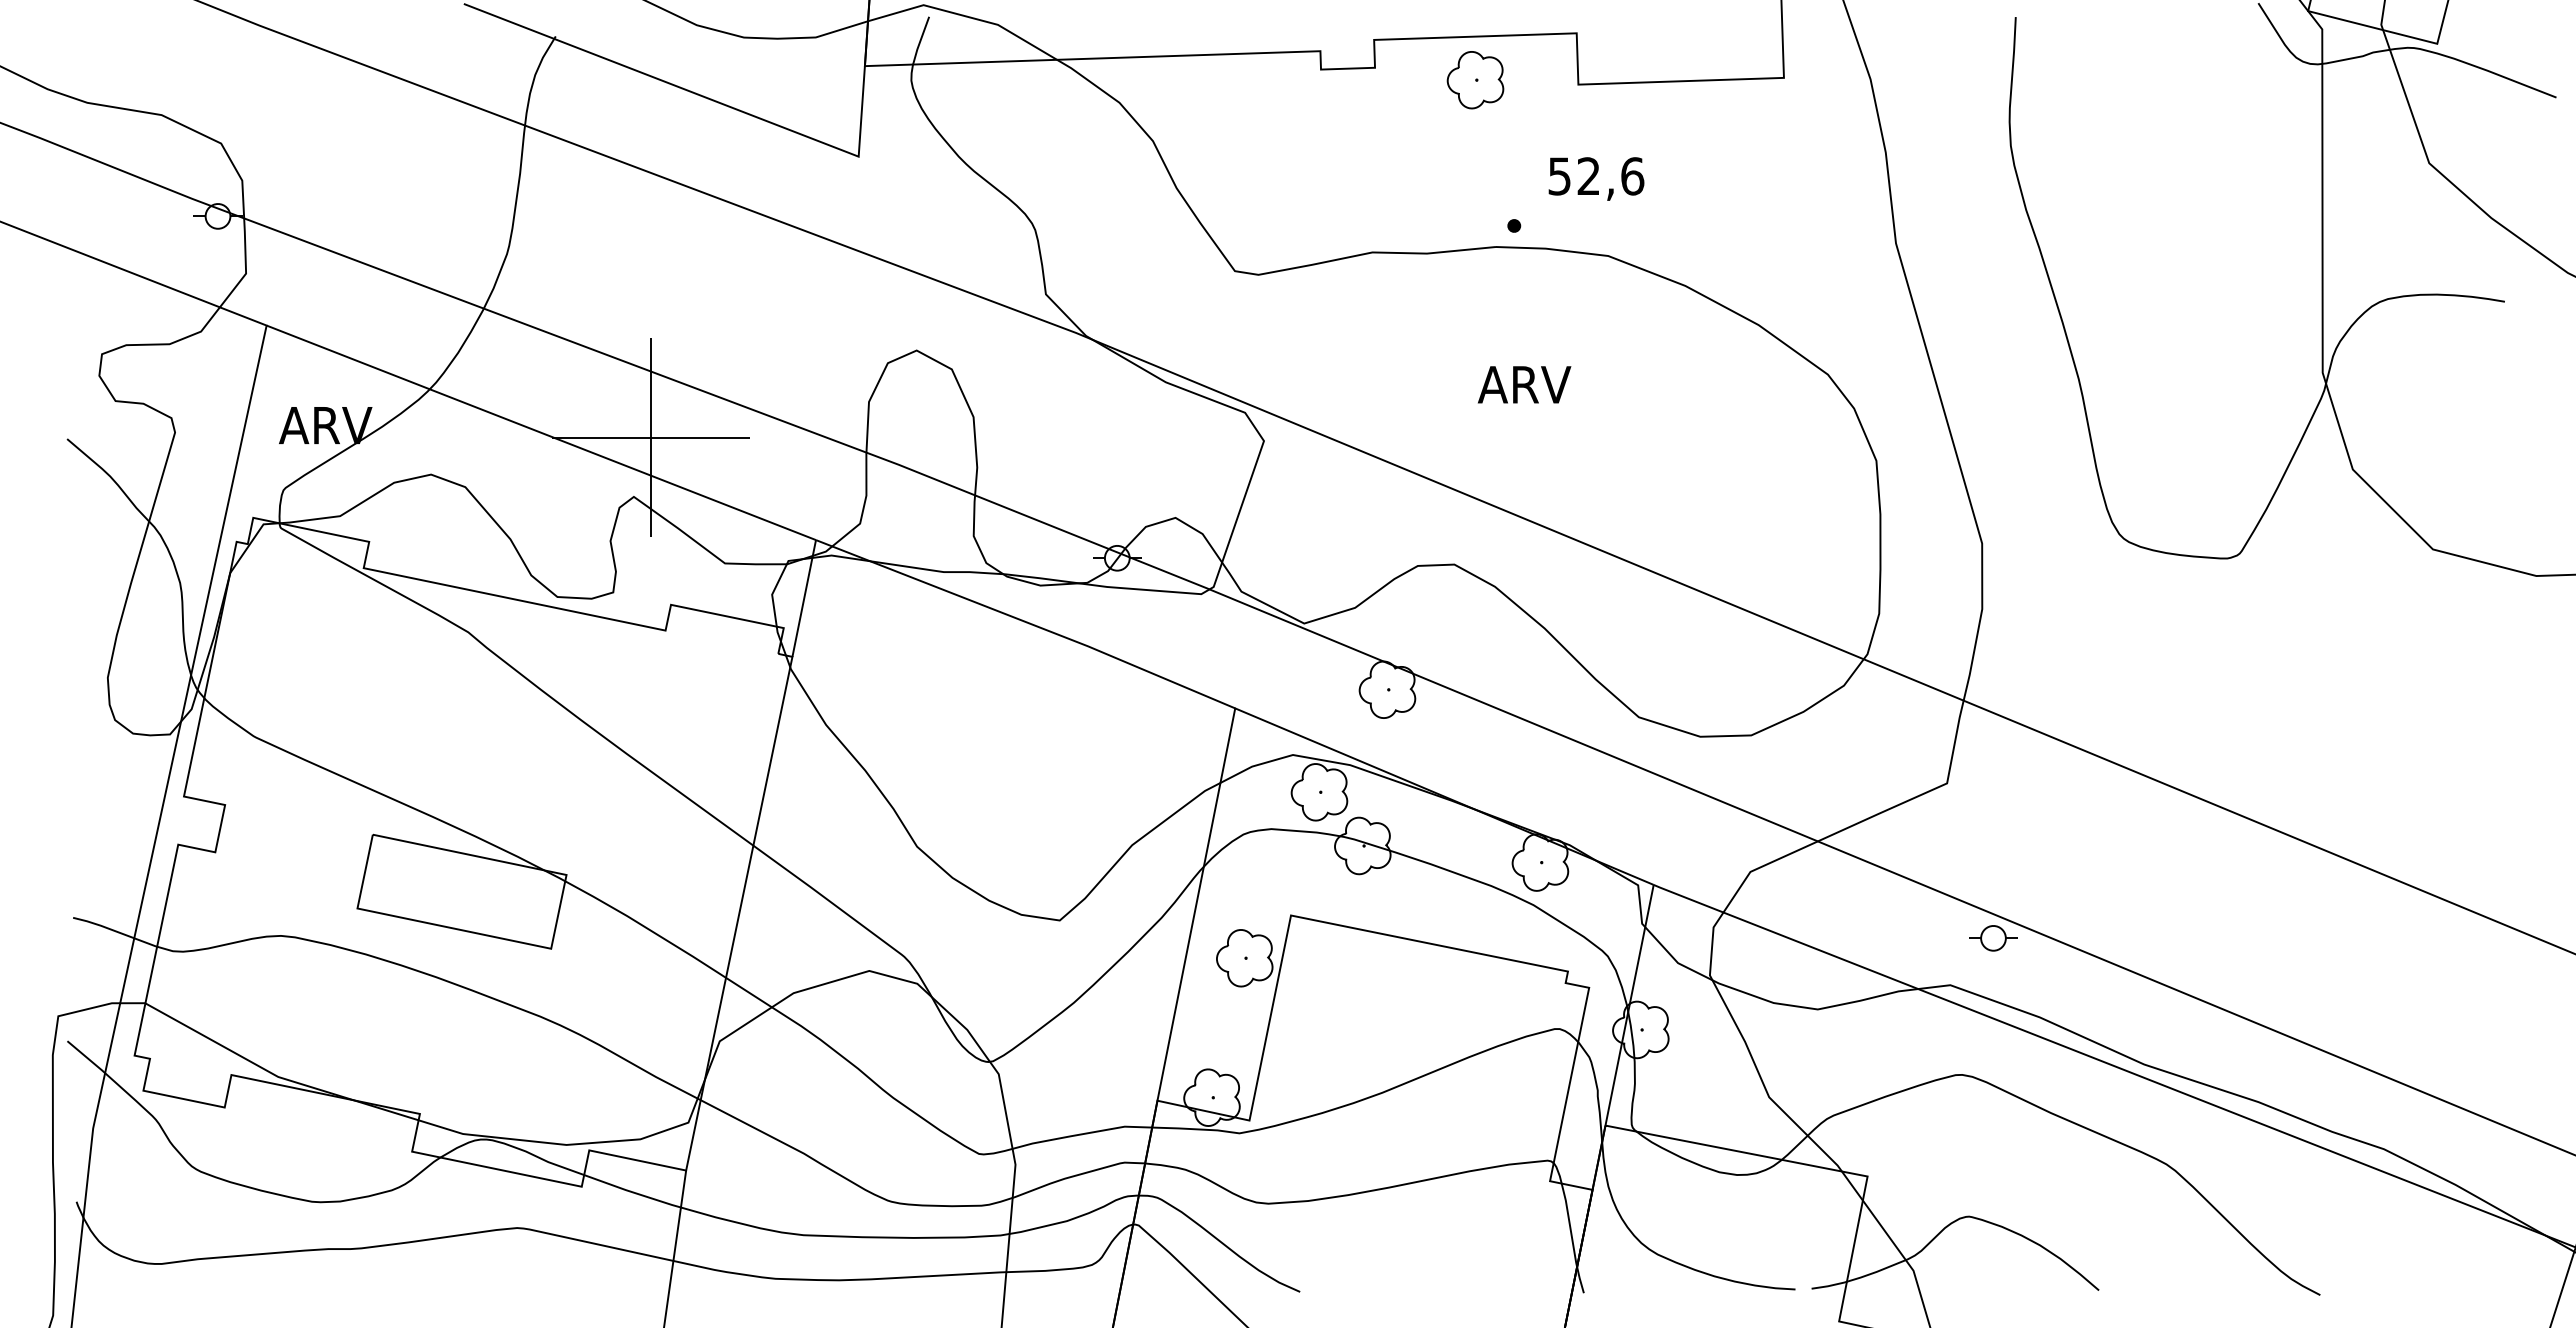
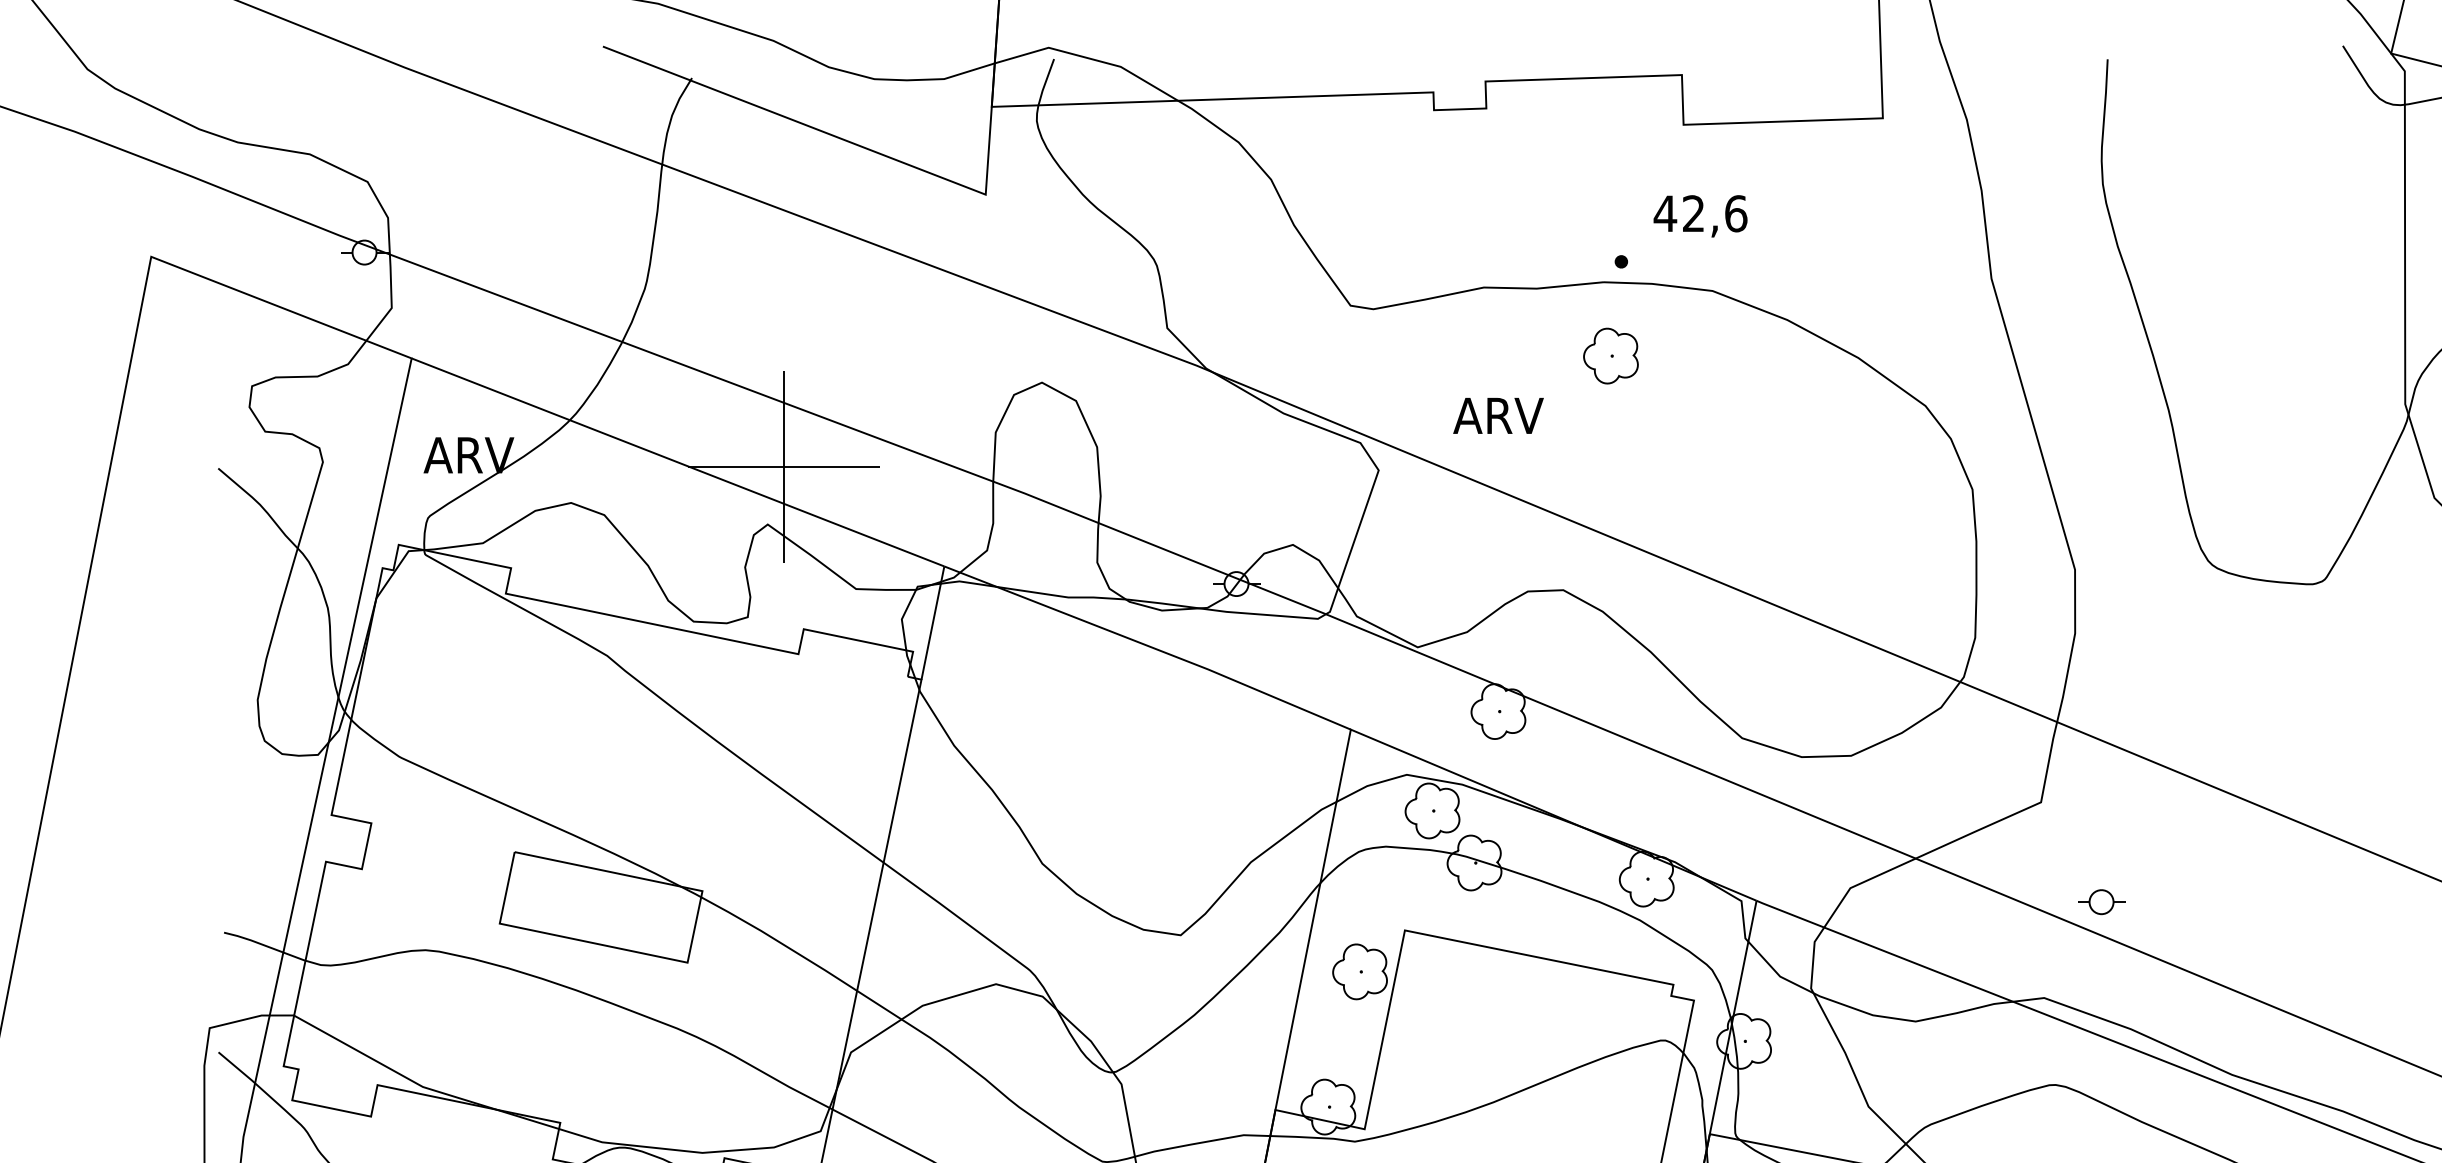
part: (1475, 80) -> (1610, 356), moved
text: (1559, 176) -> (1665, 213), 52,6 -> 42,6
text: (1524, 384) -> (1498, 415), moved
part: (1993, 938) -> (2101, 902), moved

